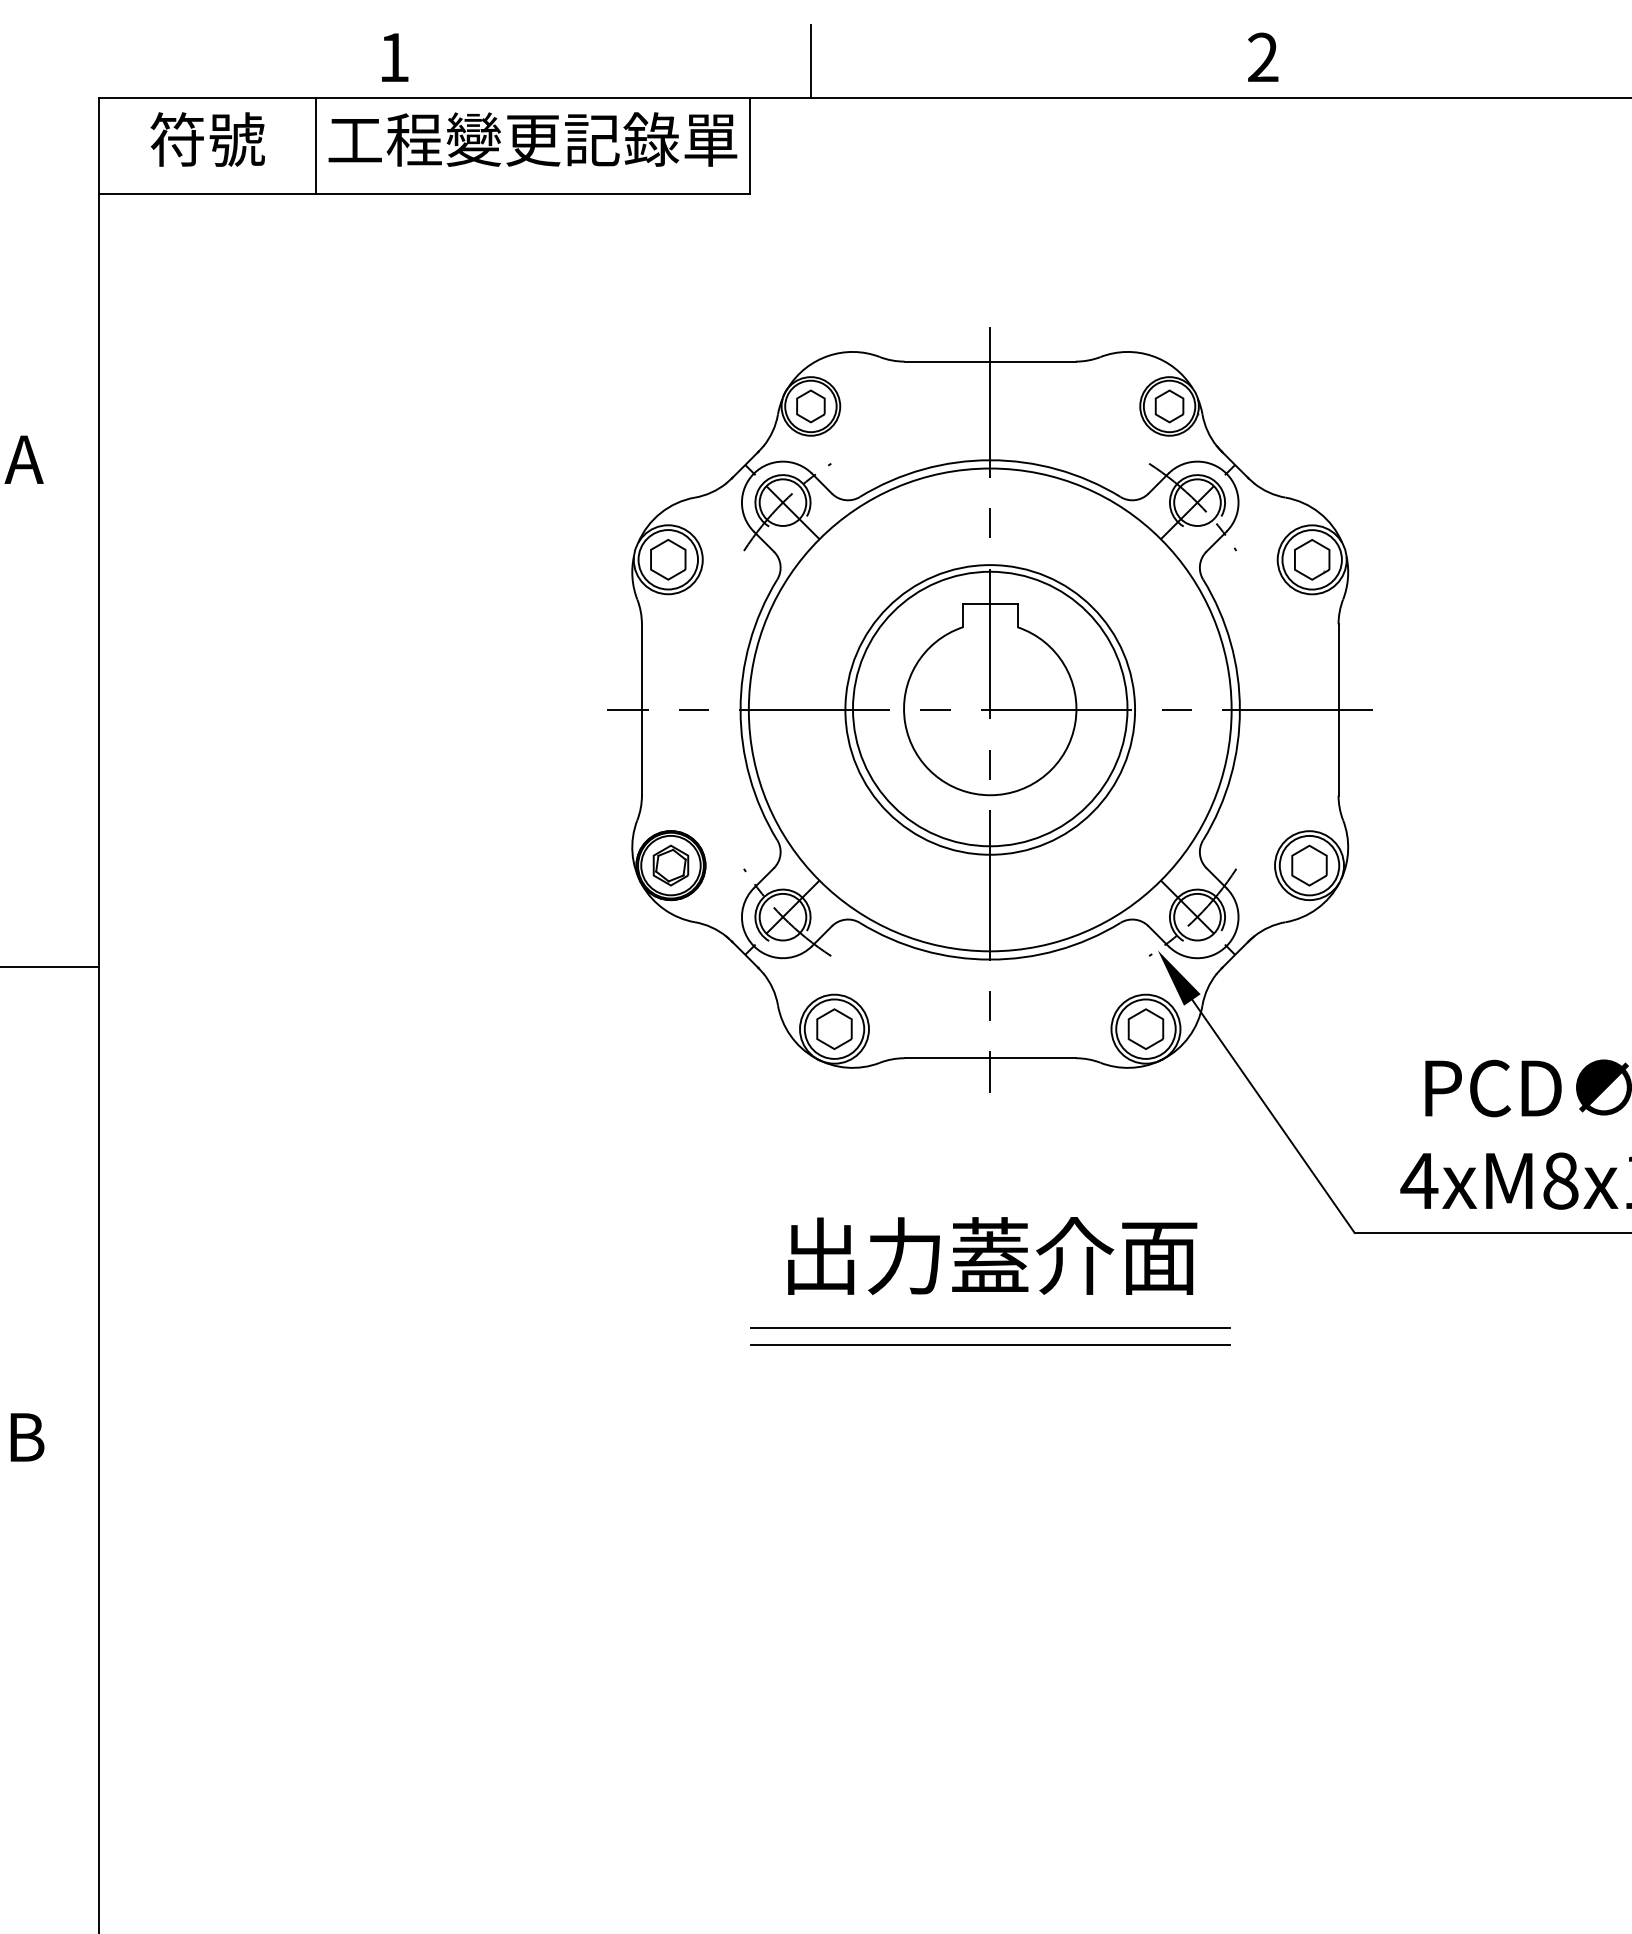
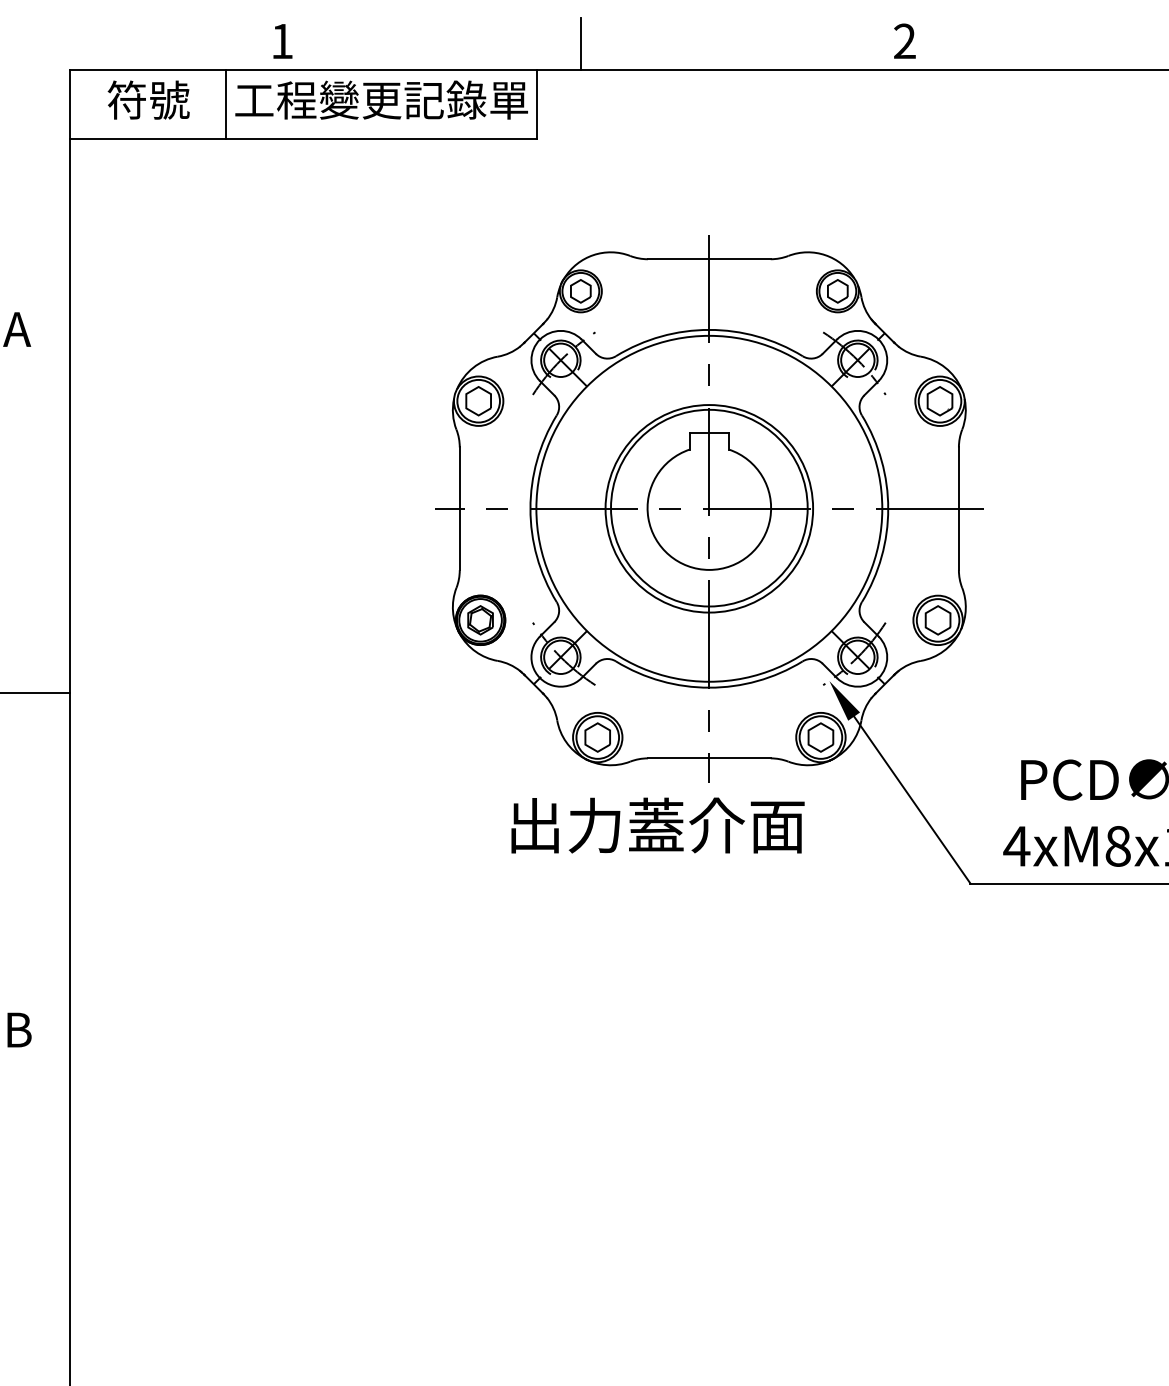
text: (992, 1256) -> (657, 825), moved
line: (989, 1328) -> (708, 952), removed
line: (989, 1345) -> (708, 964), removed

